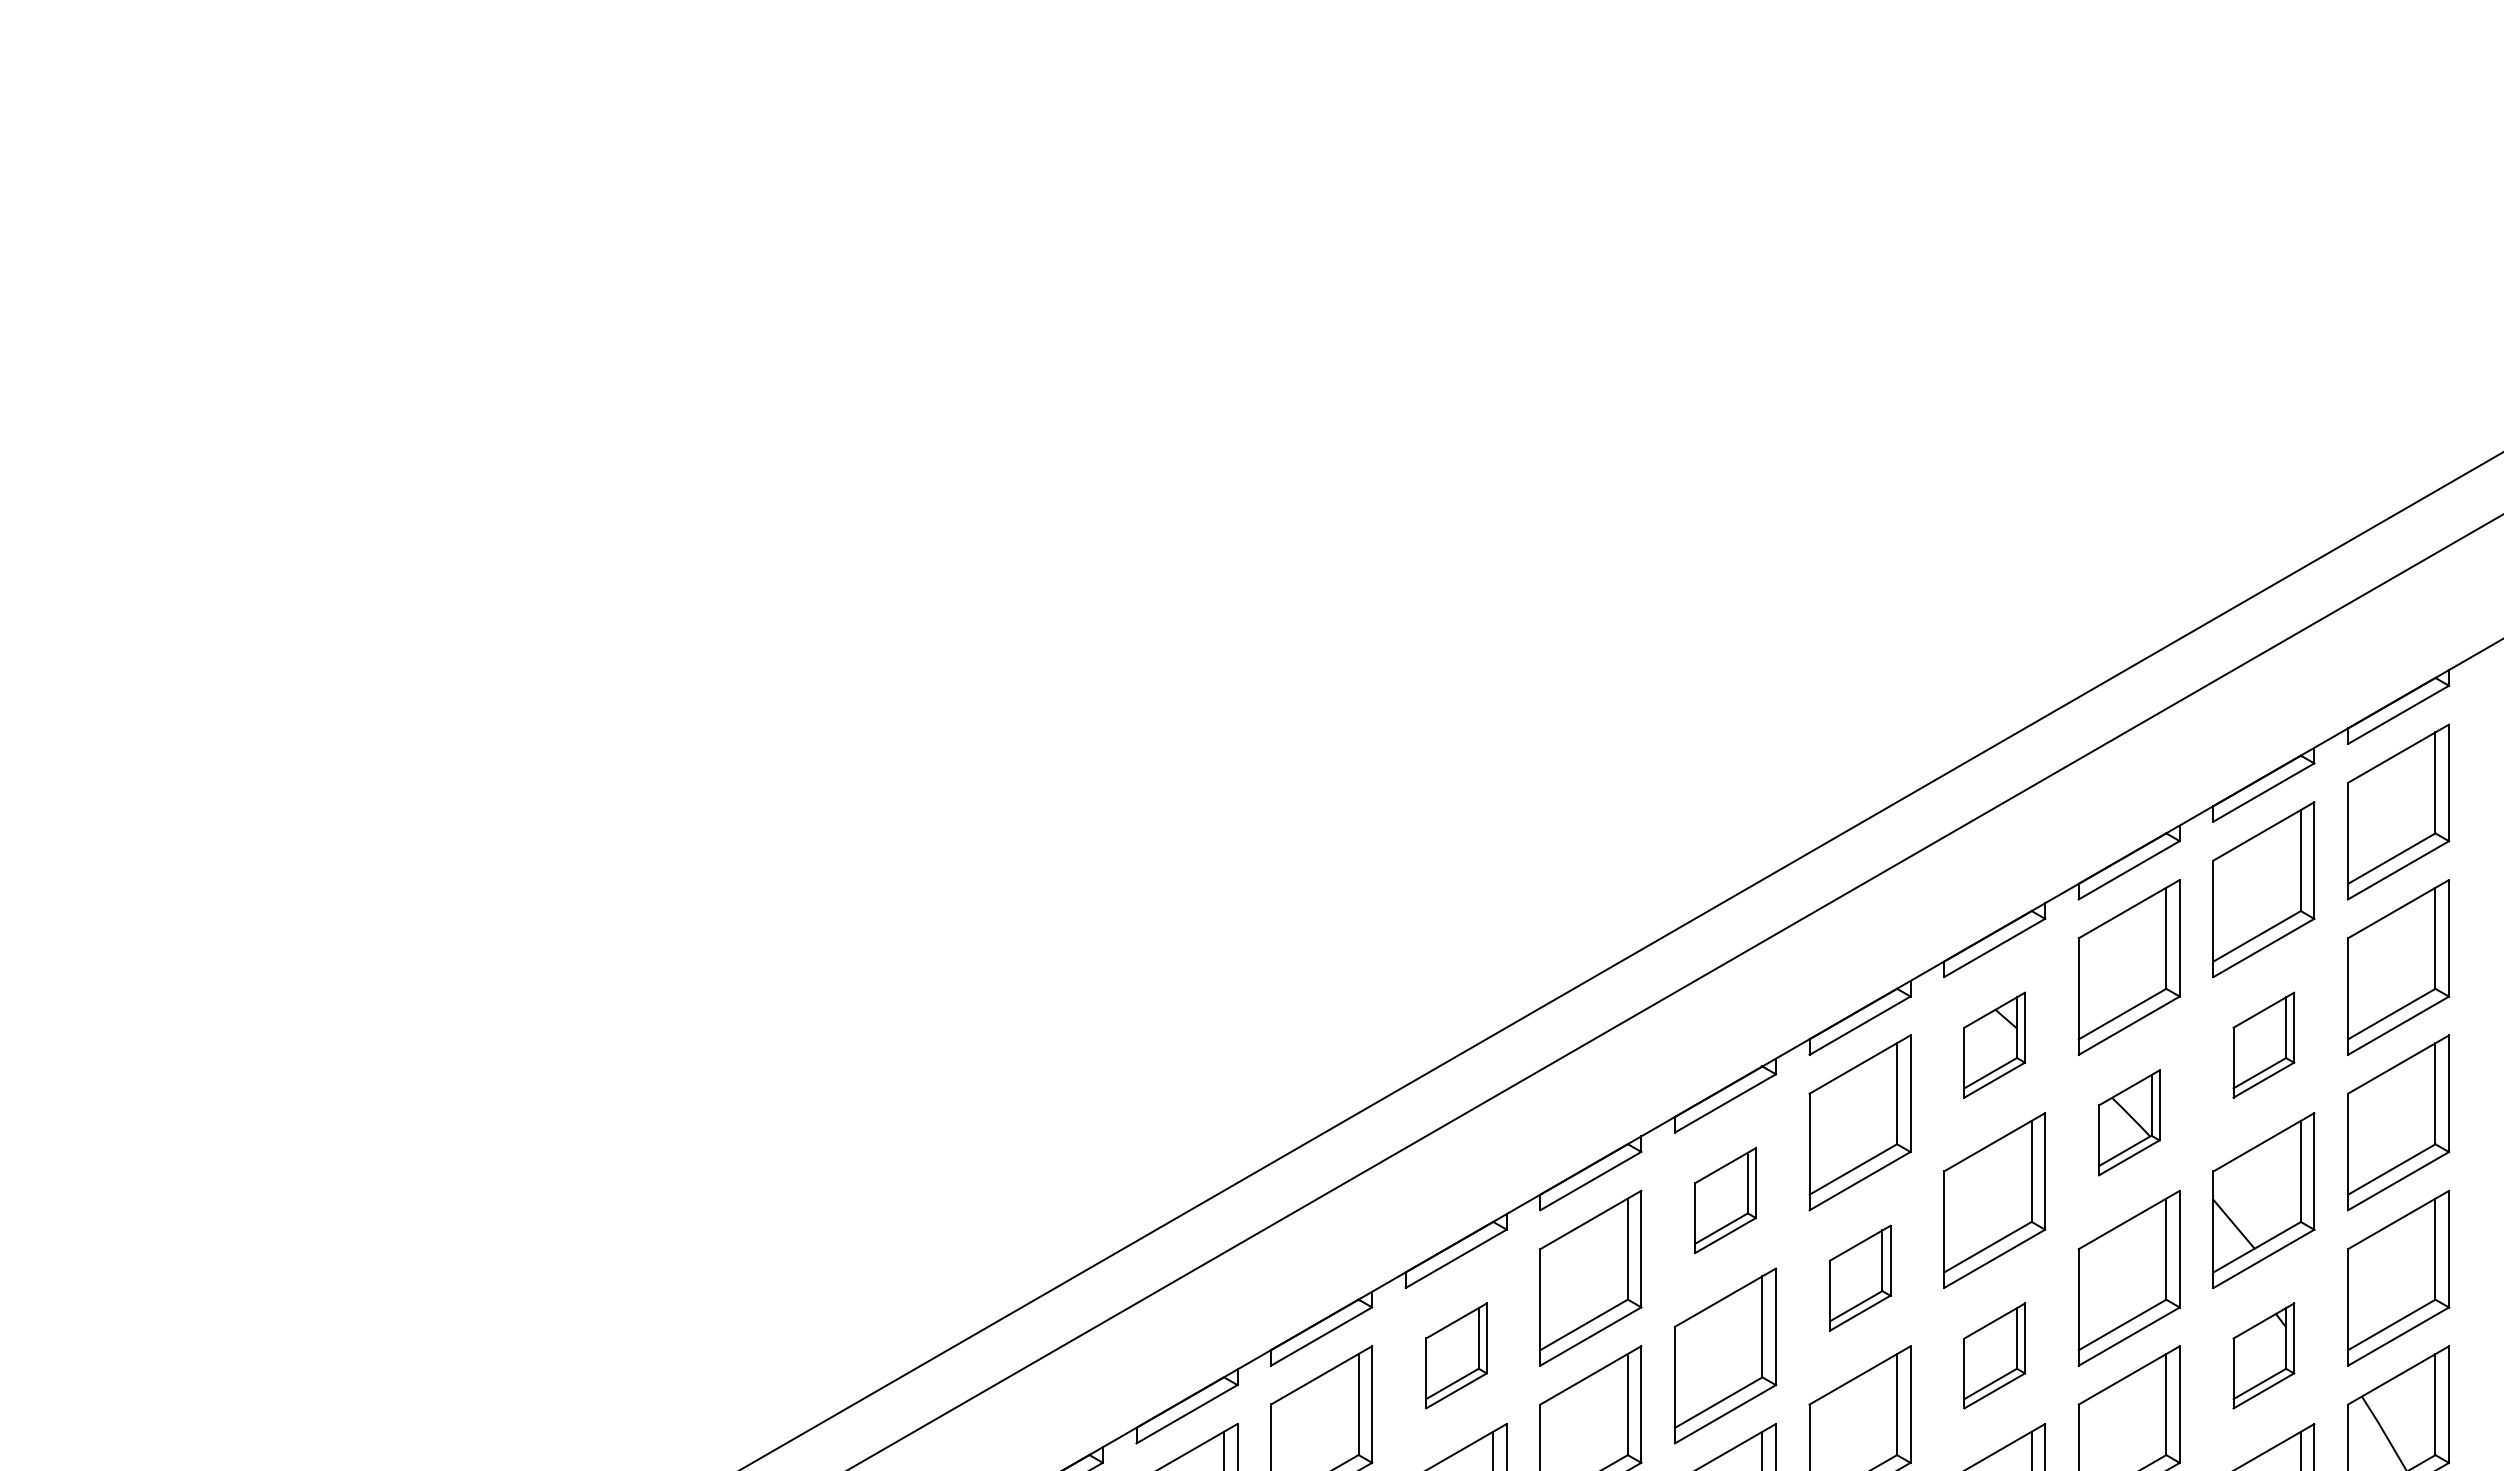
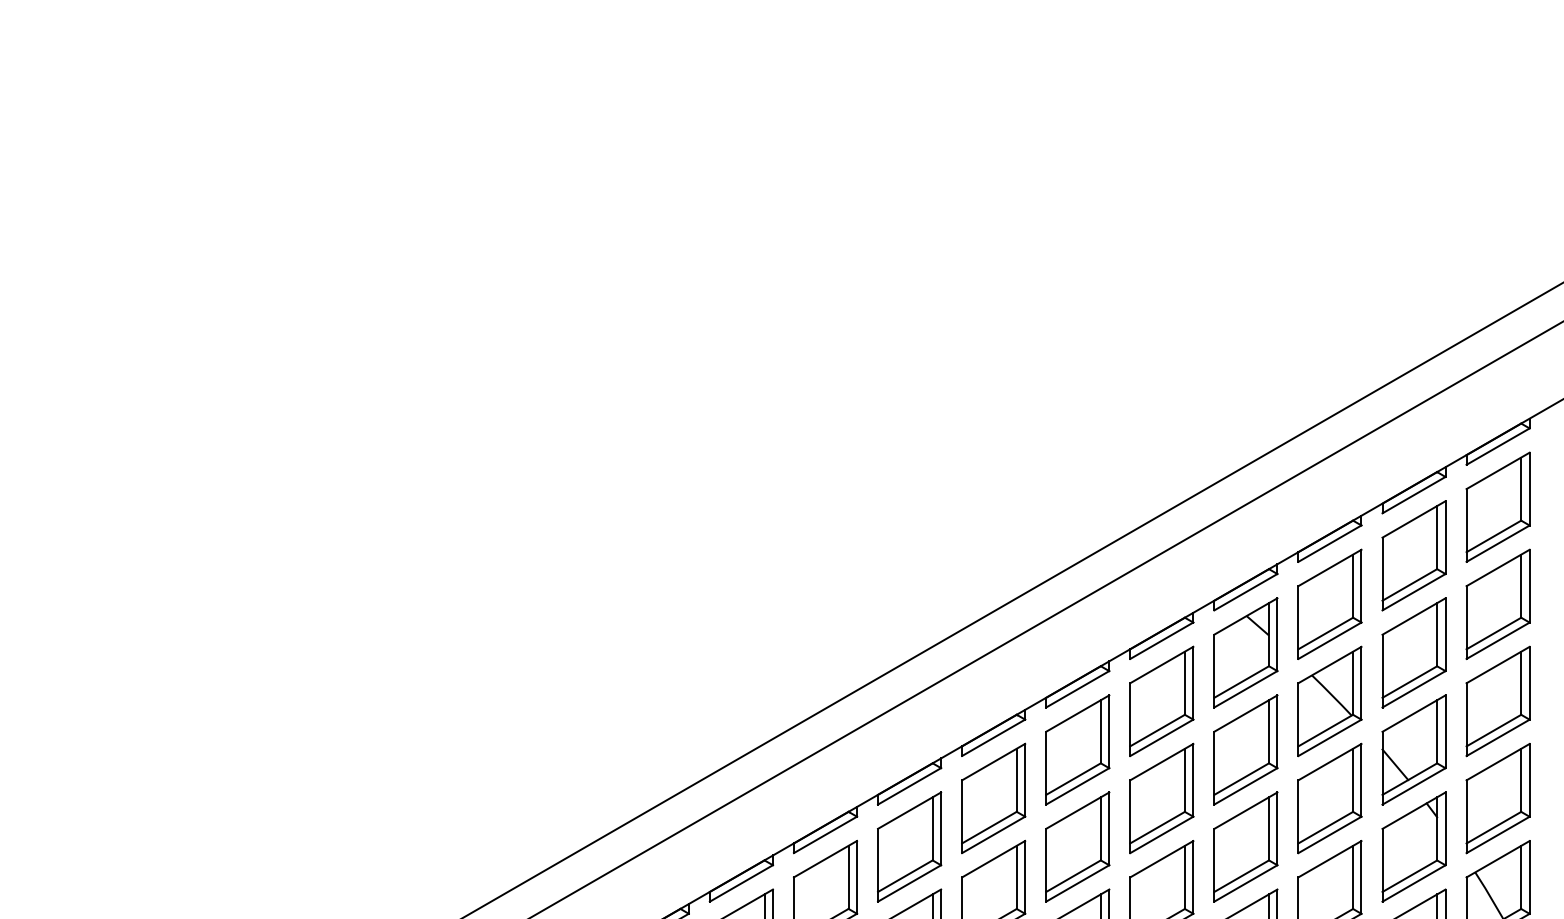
part: (1994, 1044) -> (1245, 652), size x1.67
part: (2263, 1044) -> (1413, 652), size x1.67
part: (2128, 1122) -> (1329, 701), size x1.67
part: (1725, 1199) -> (1077, 749), size x1.67
part: (1859, 1278) -> (1161, 798), size x1.67
part: (1456, 1355) -> (909, 846), size x1.67
part: (1994, 1355) -> (1245, 846), size x1.67
part: (2263, 1355) -> (1413, 846), size x1.67

